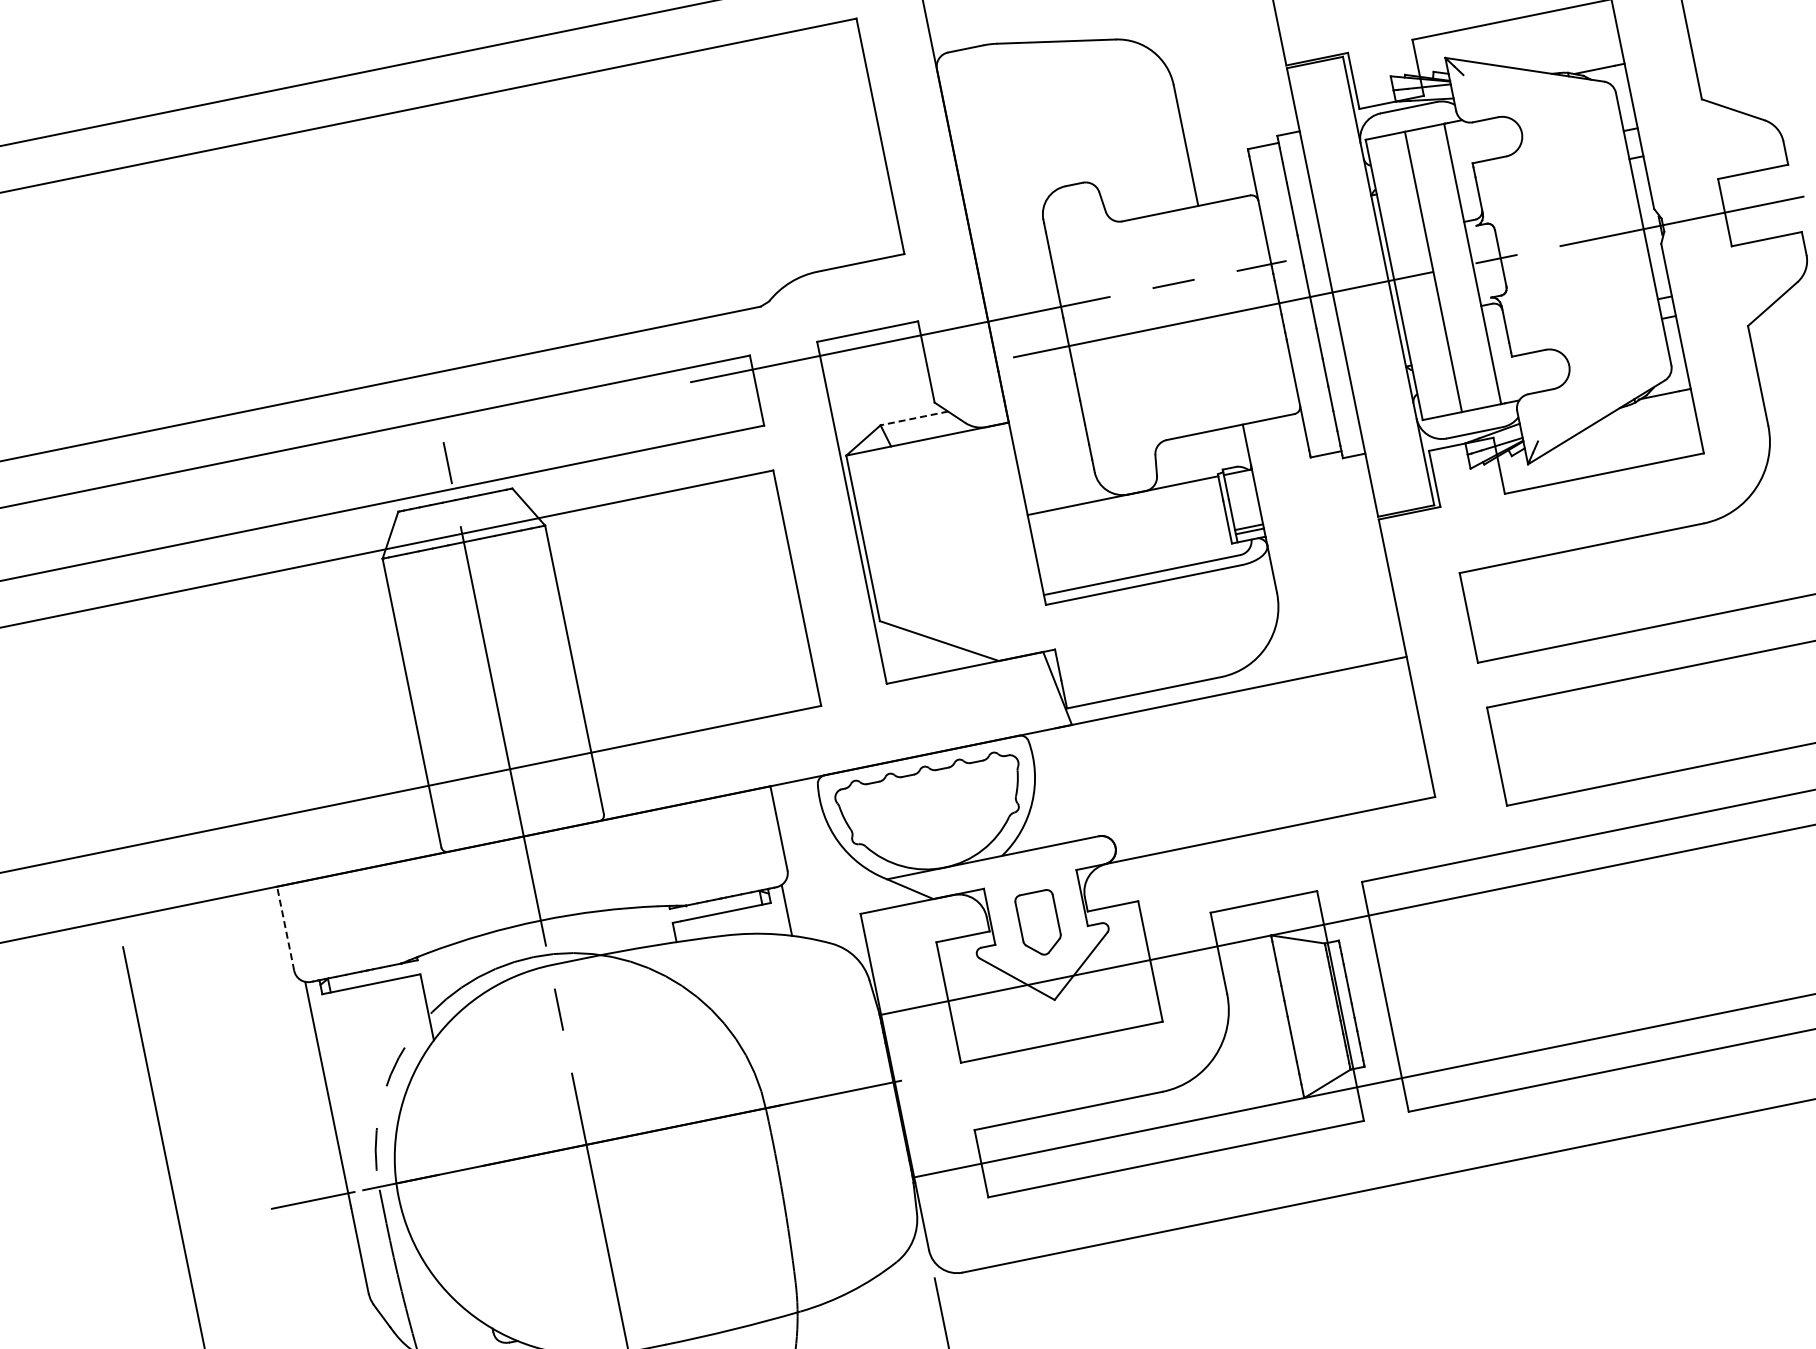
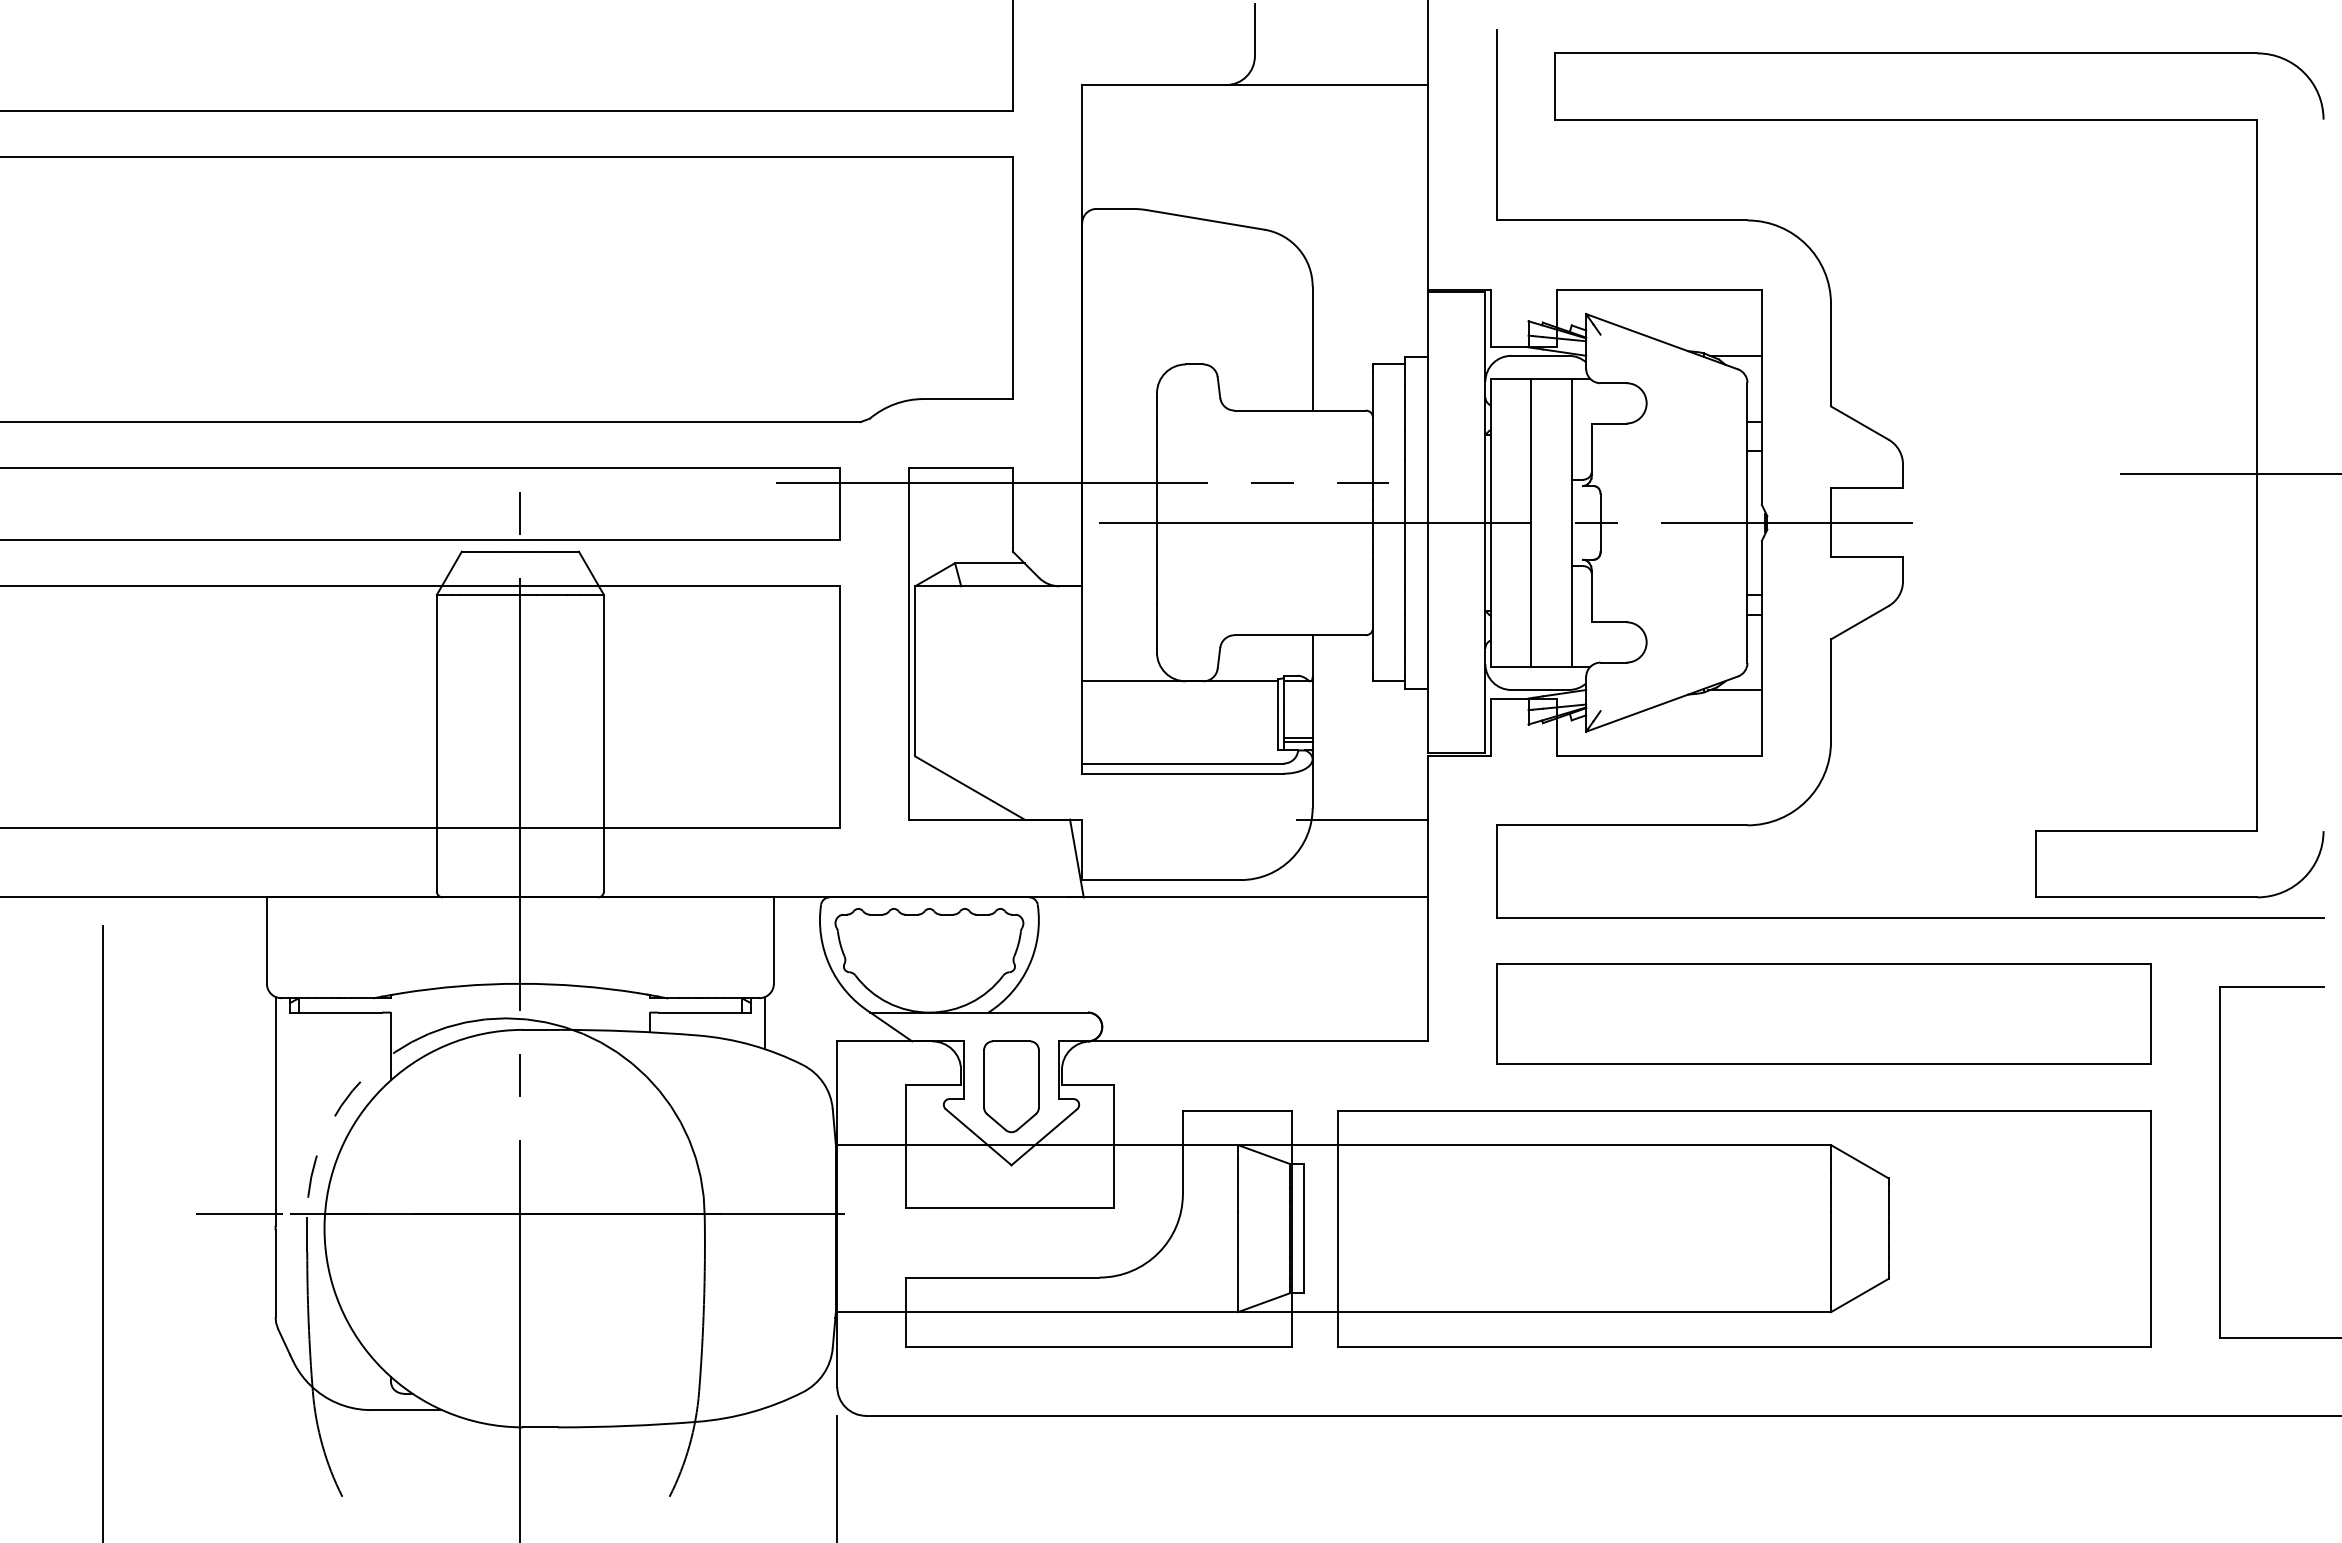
line: (914, 418) -> (989, 563), dashed -> solid
line: (1327, 594) -> (1362, 819), added
part: (1039, 923) -> (1011, 1086), size x1.43
line: (285, 928) -> (266, 940), dashed -> solid

